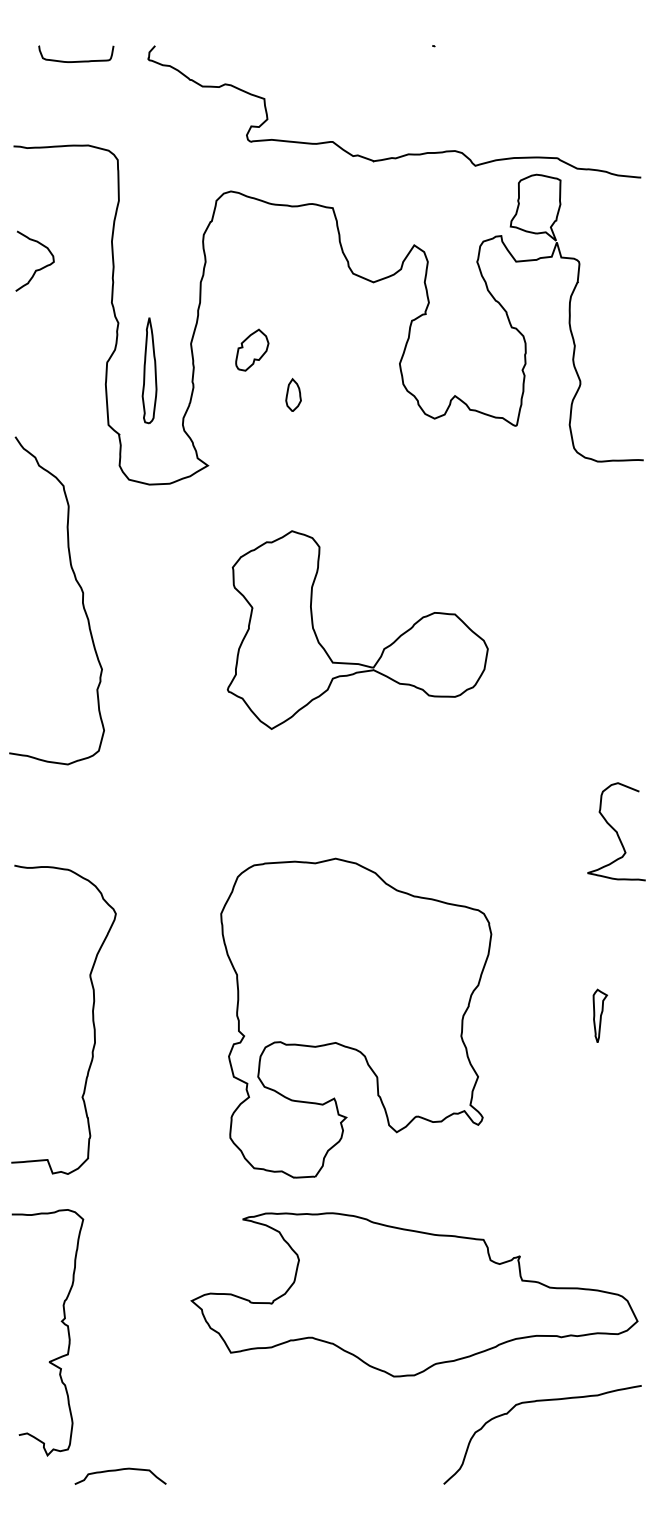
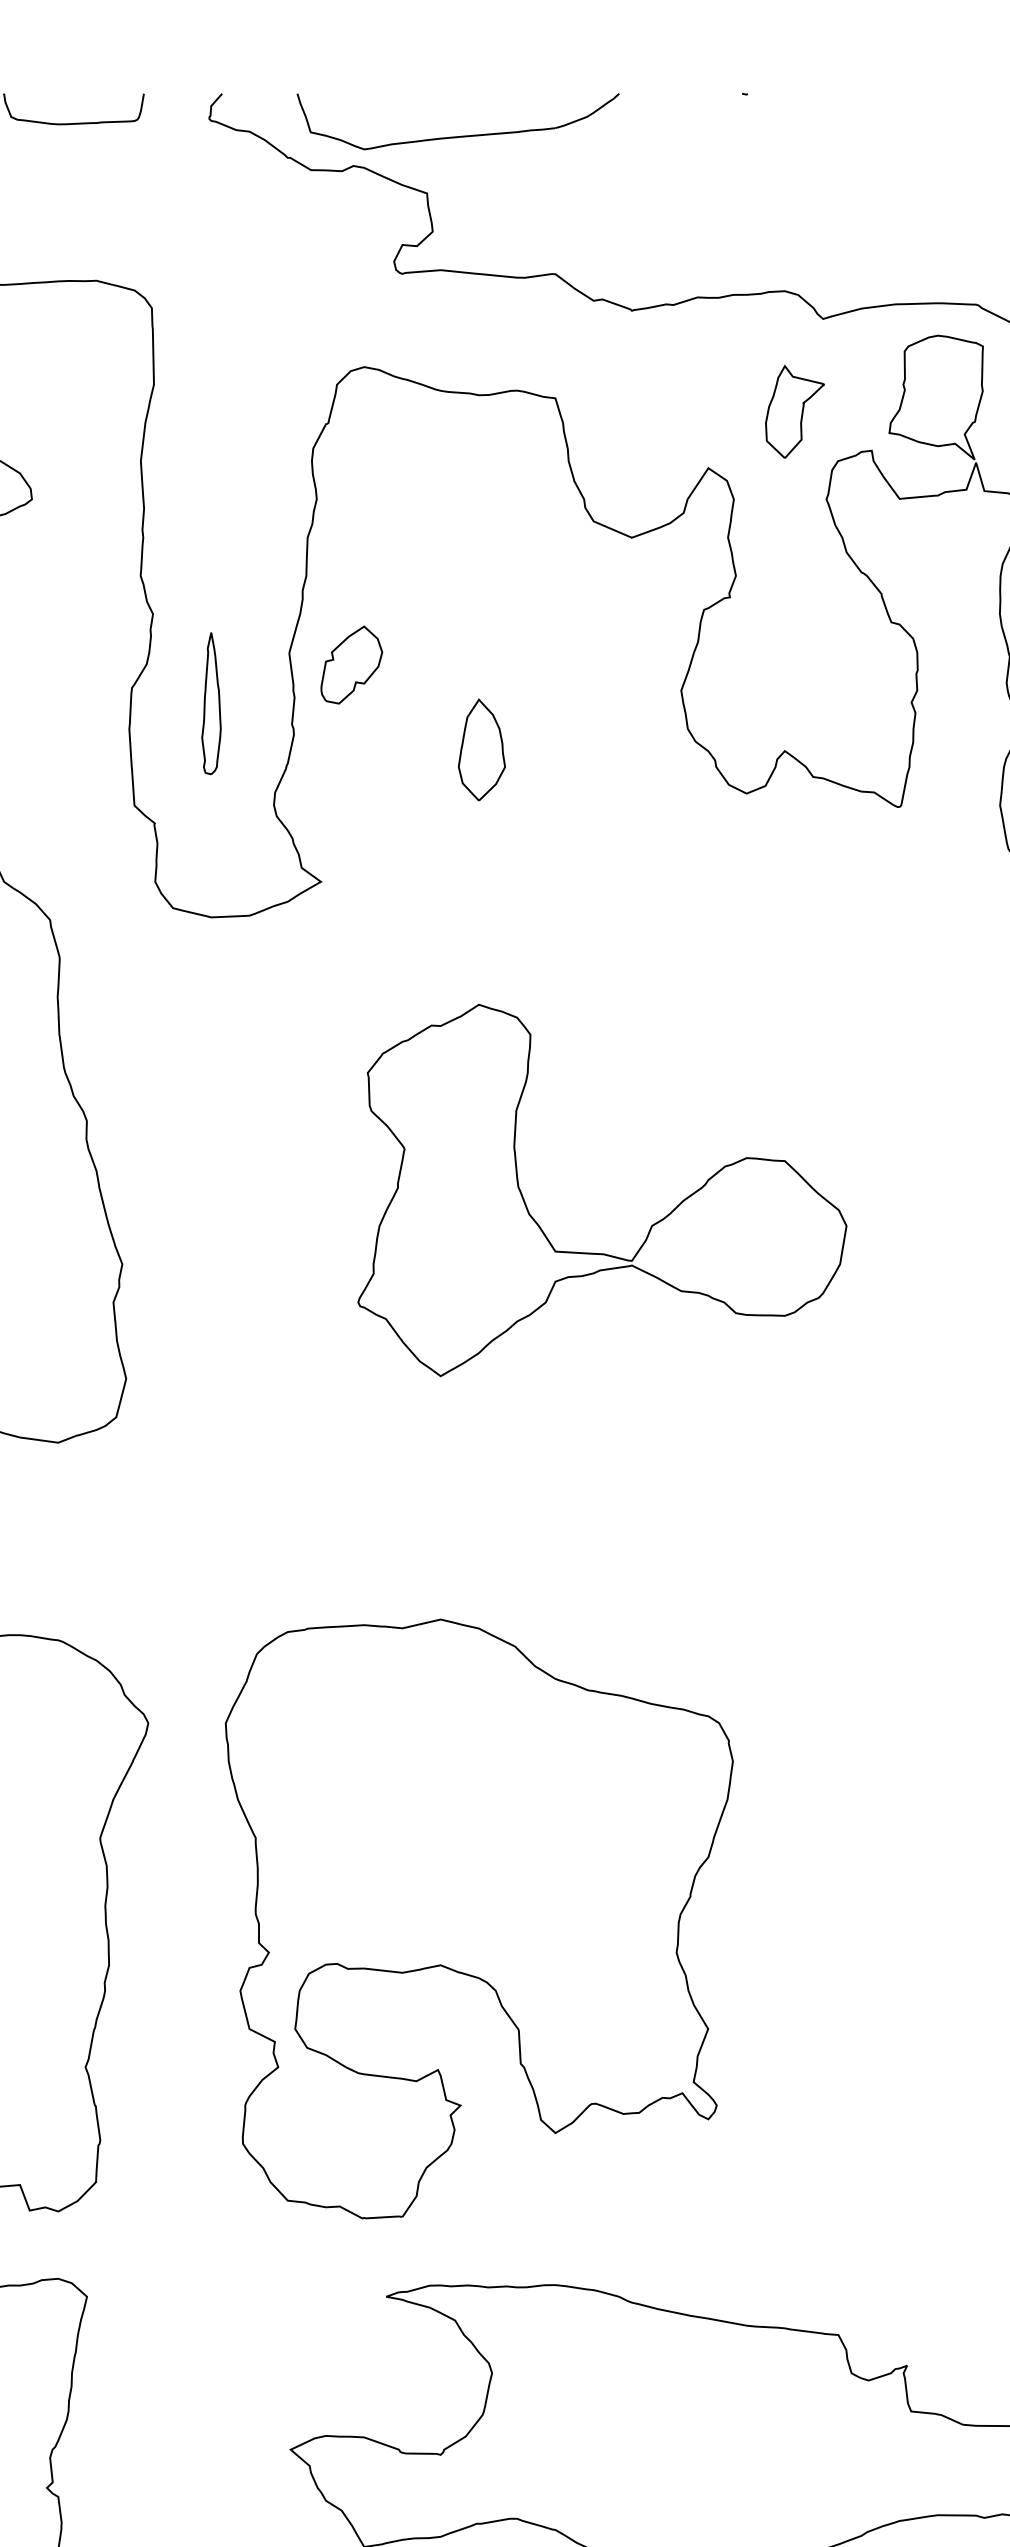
part: (282, 67) -> (461, 134), added
part: (460, 214) -> (795, 410), added
part: (252, 349) -> (352, 663), moved
part: (149, 370) -> (211, 703), size x0.71
part: (293, 394) -> (481, 748), size x1.67
part: (356, 1017) -> (479, 1917), moved

